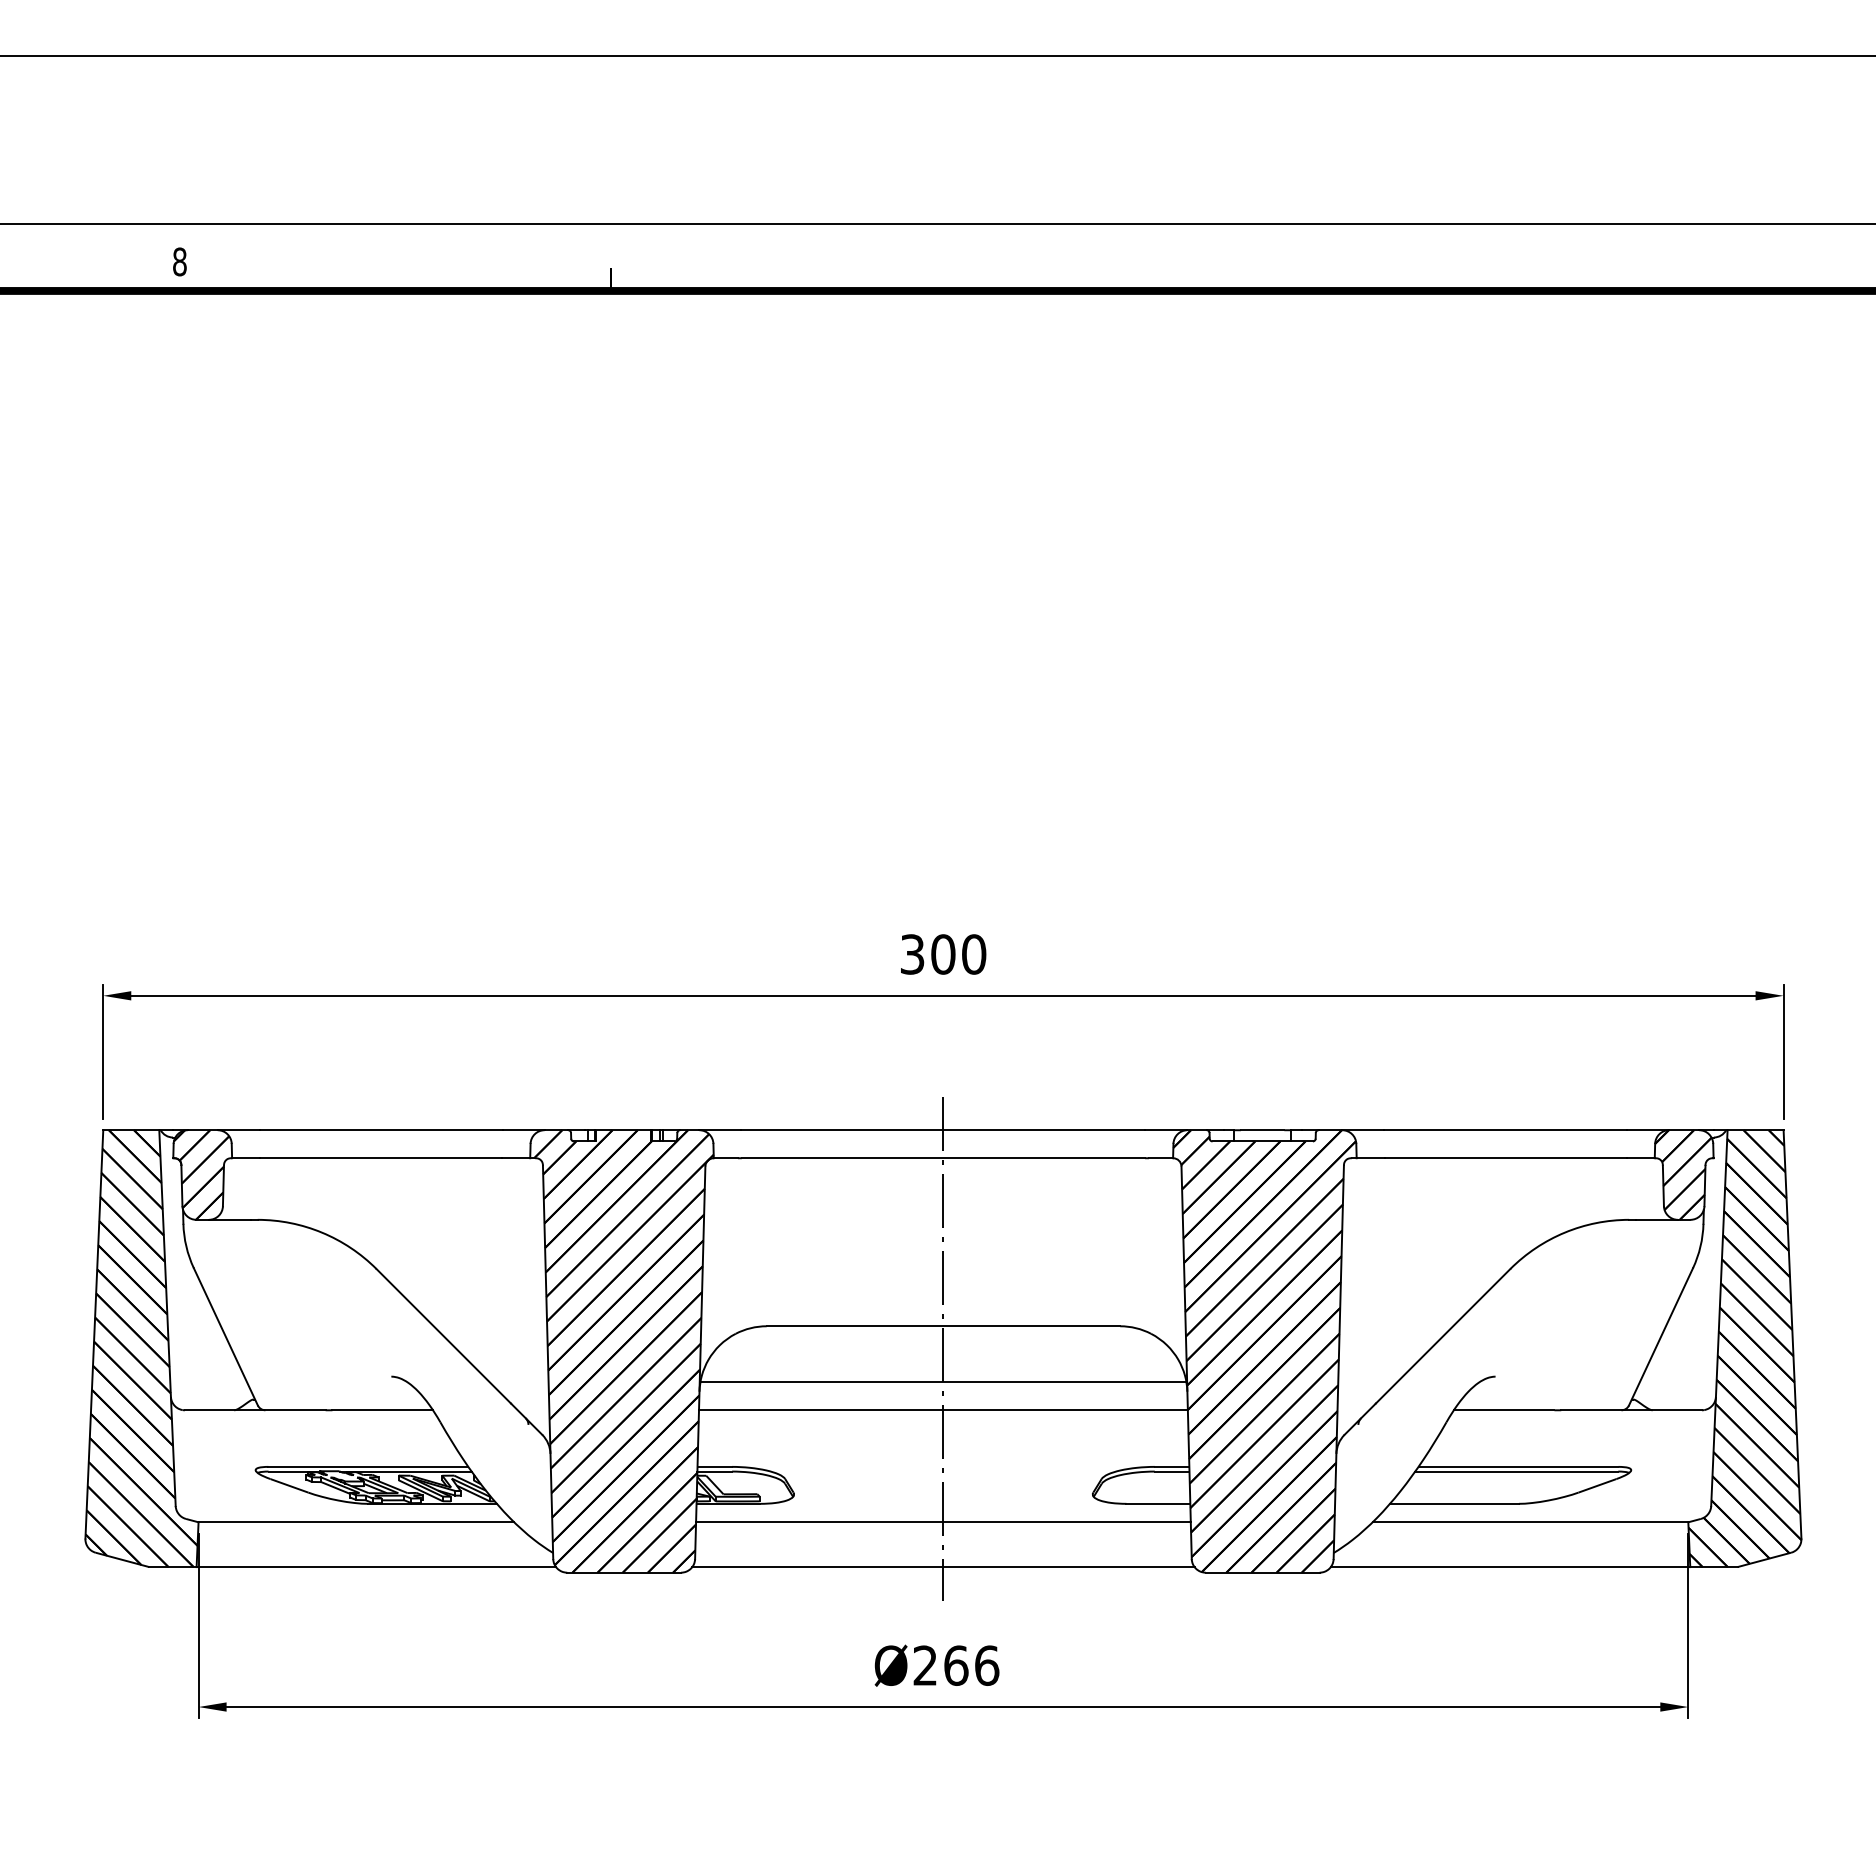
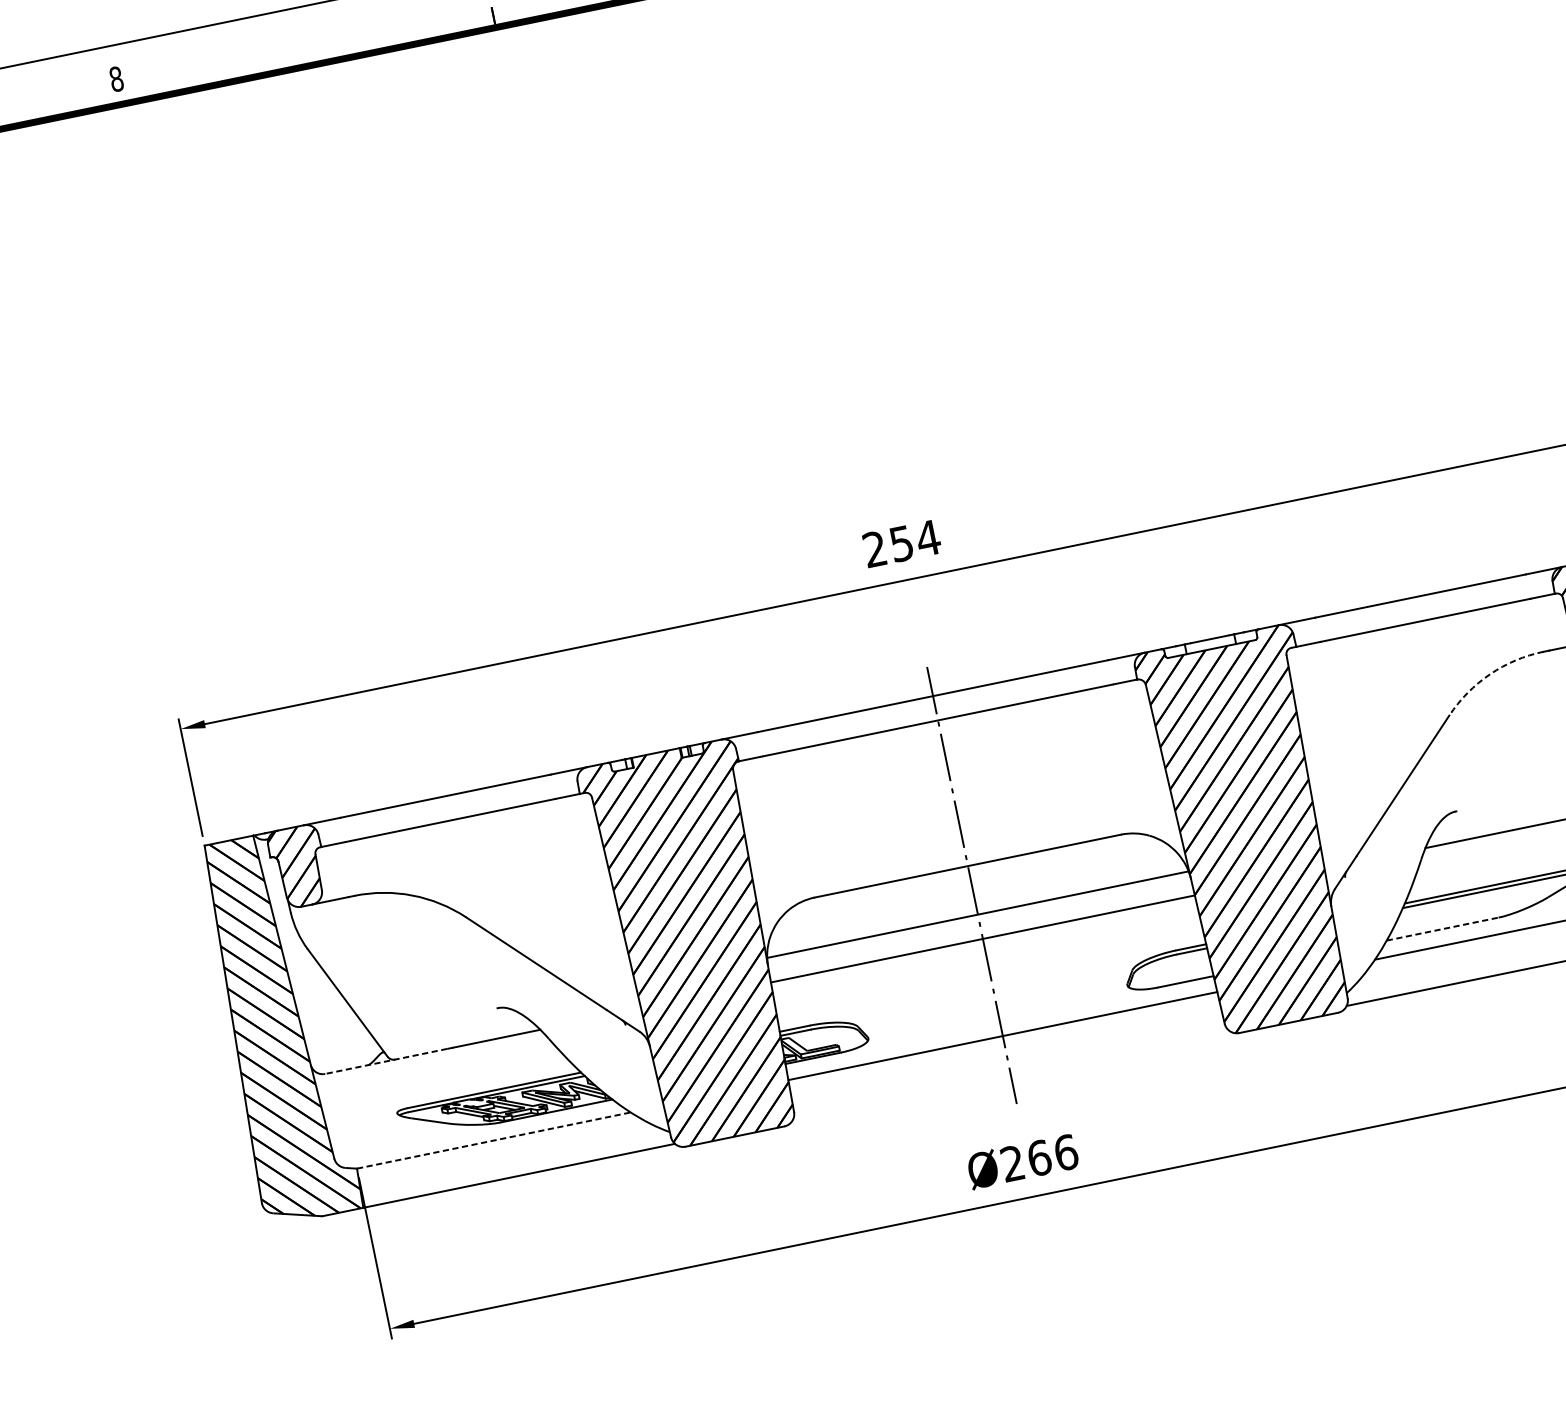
text: (943, 954) -> (901, 543), 300 -> 254
arc: (1564, 1232) -> (1489, 674), solid -> dashed
line: (254, 1410) -> (385, 1061), solid -> dashed
line: (1454, 1503) -> (1442, 928), solid -> dashed
line: (356, 1522) -> (494, 1140), solid -> dashed
line: (943, 1567) -> (1010, 1075), removed

